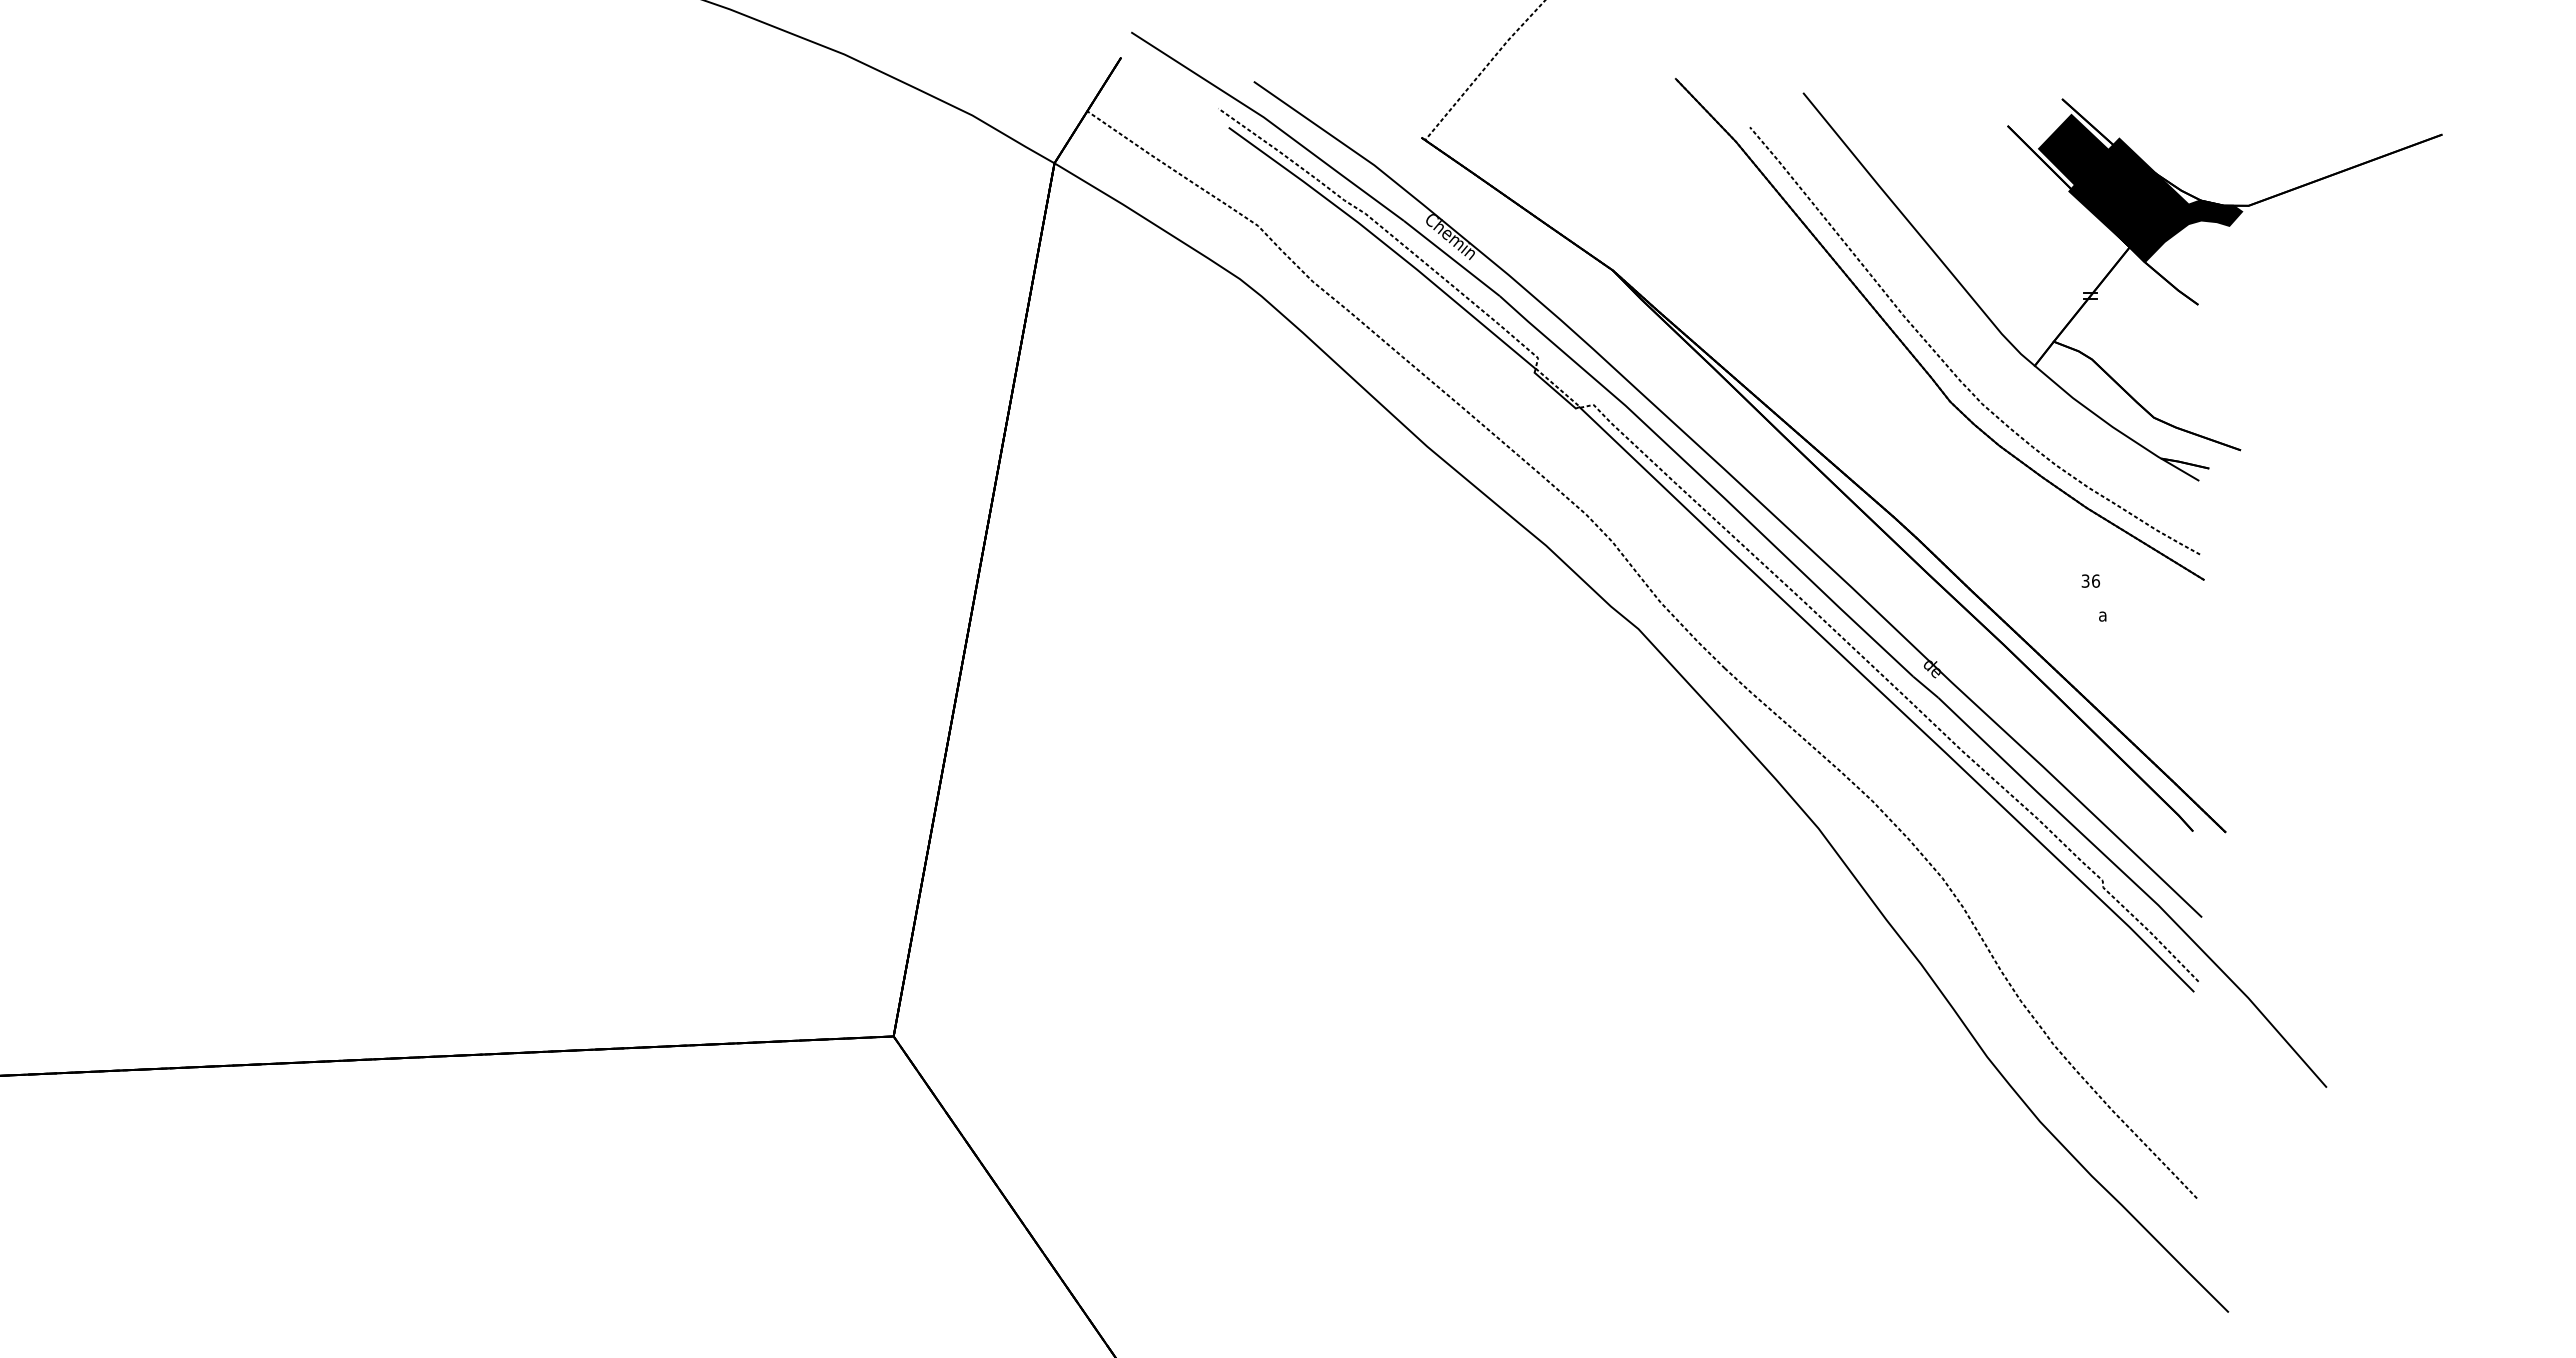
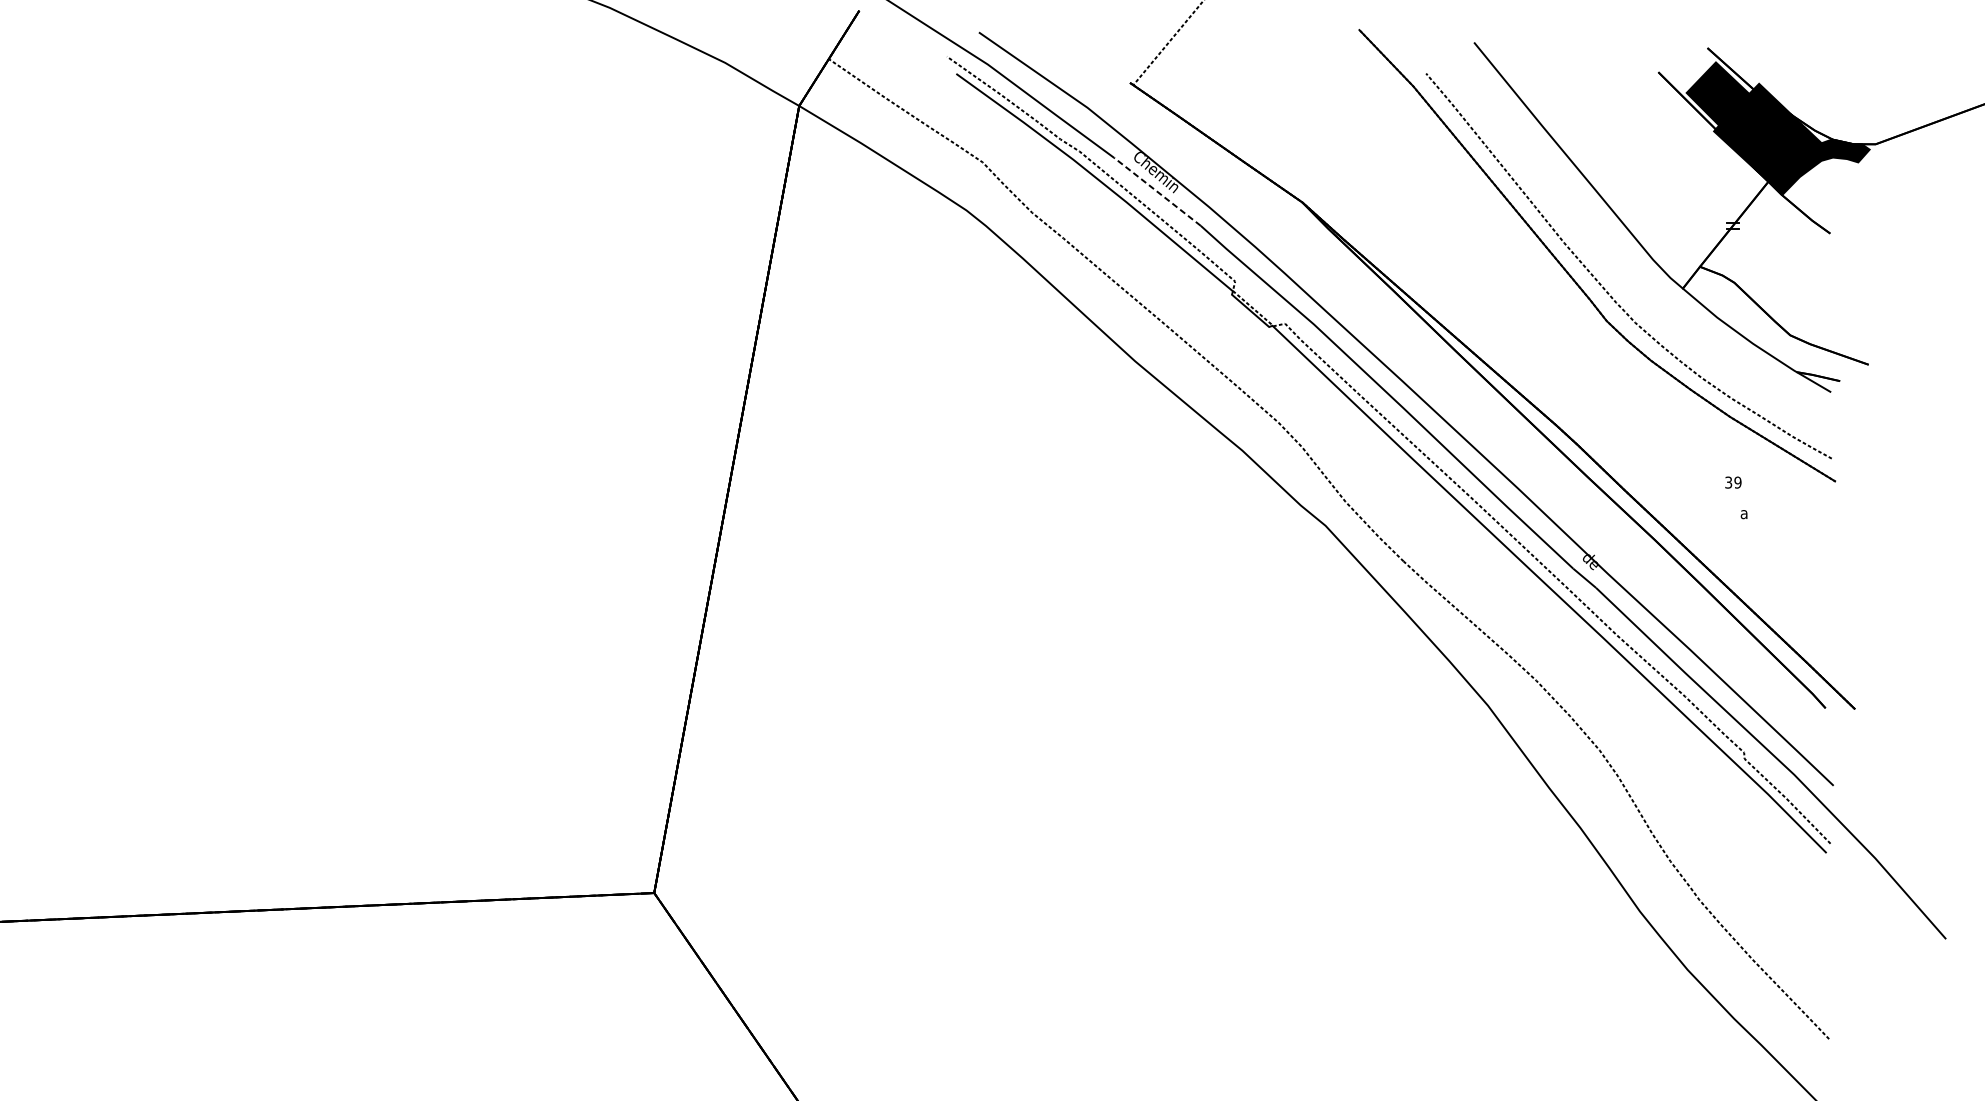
line: (1451, 258) -> (1157, 191), solid -> dashed
text: (2095, 580) -> (1737, 482), 36 -> 39

